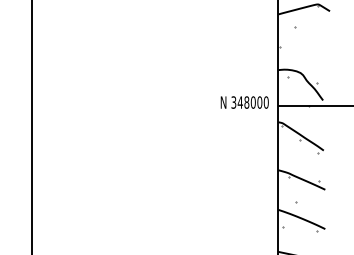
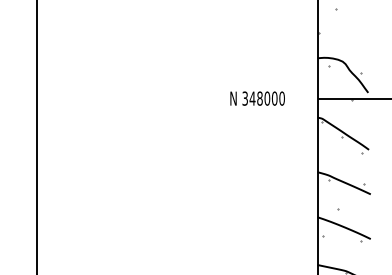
text: (244, 102) -> (257, 98), moved

